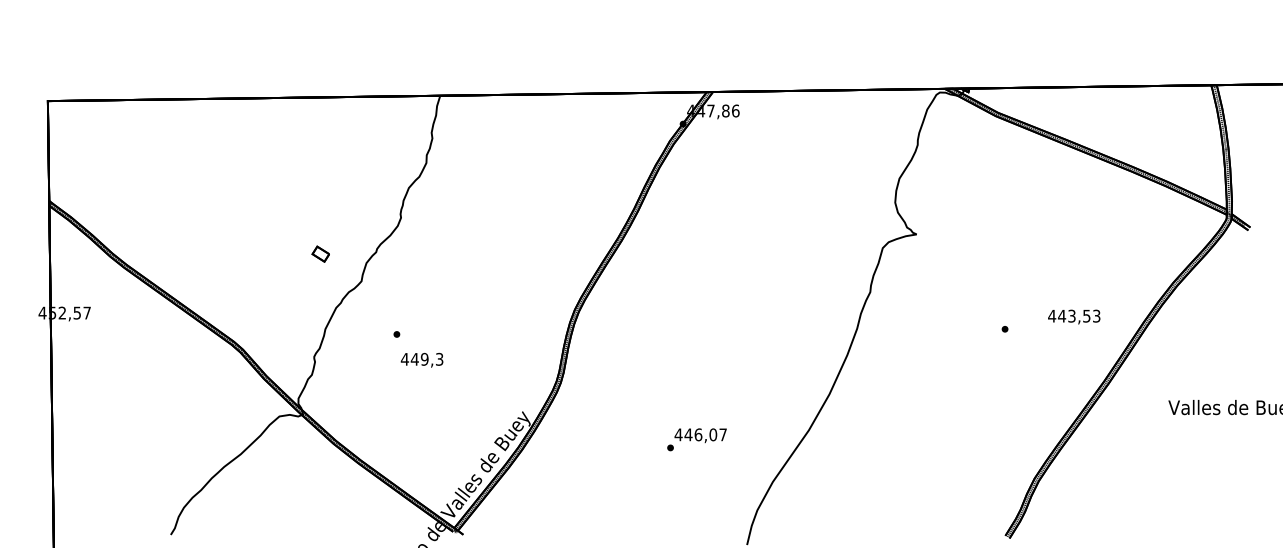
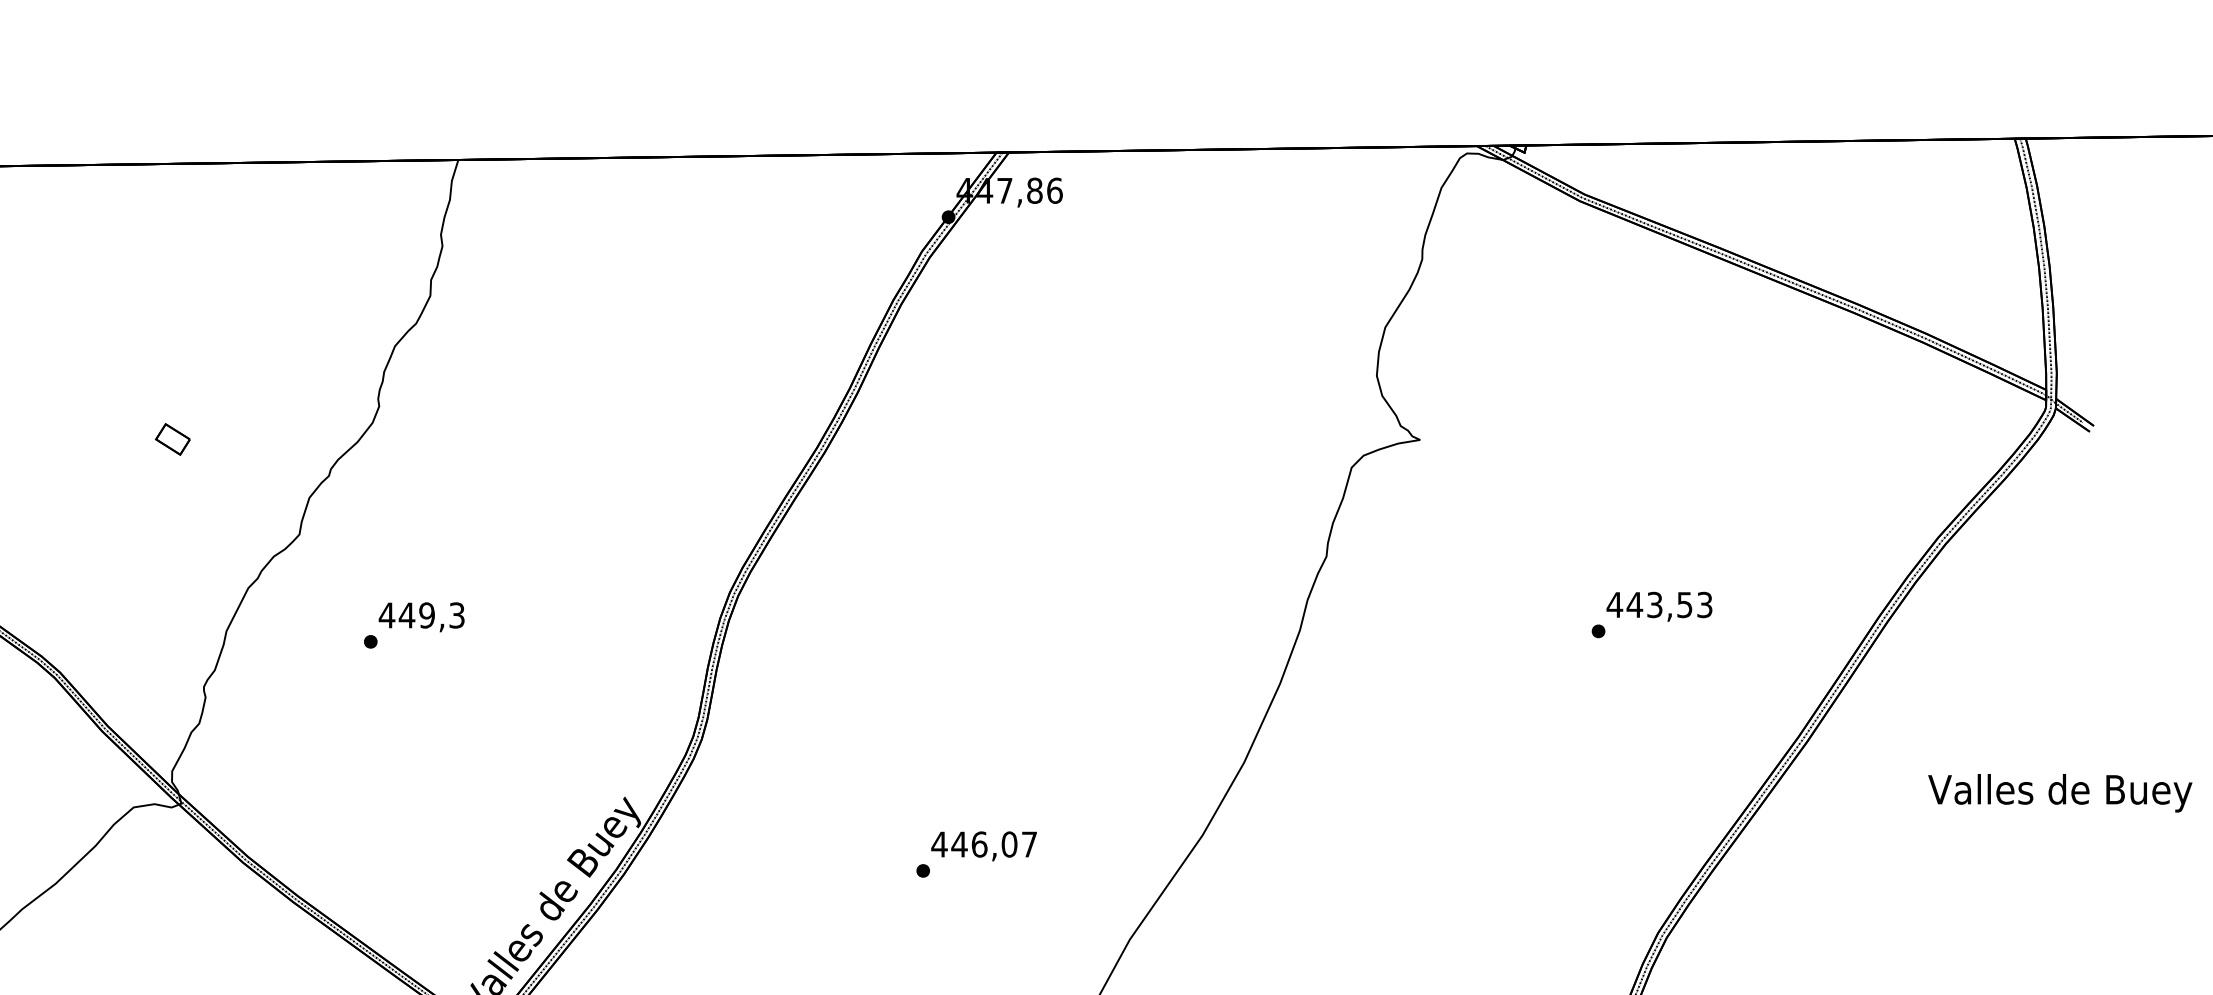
part: (320, 253) -> (172, 438), moved
text: (1074, 316) -> (1659, 605), moved
text: (421, 359) -> (420, 615), moved

